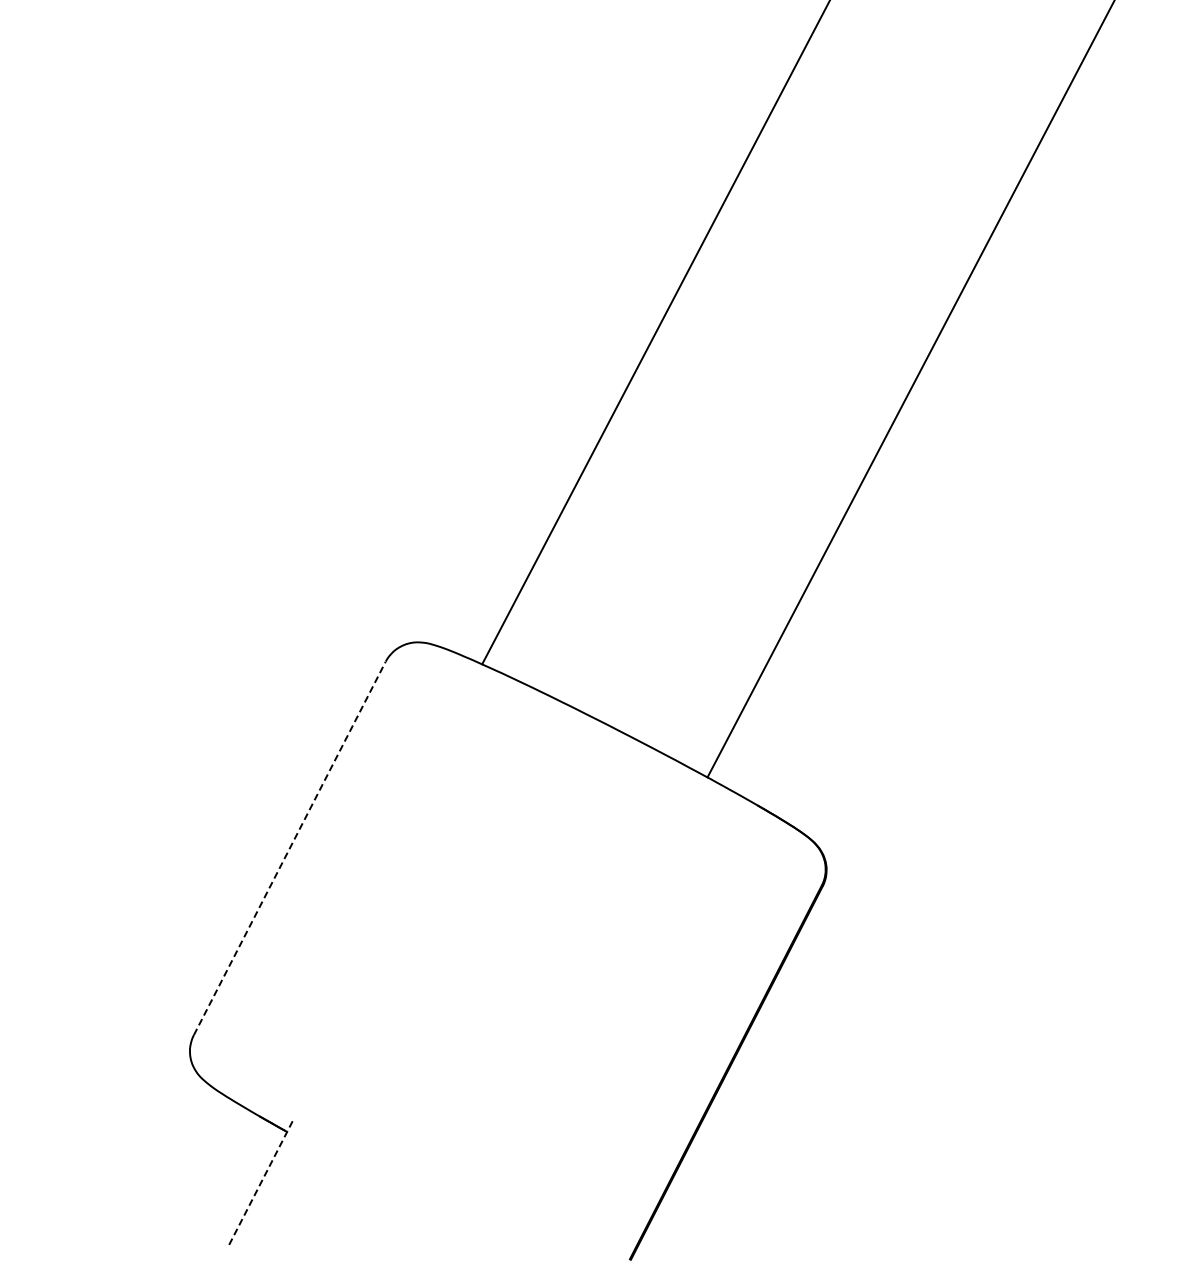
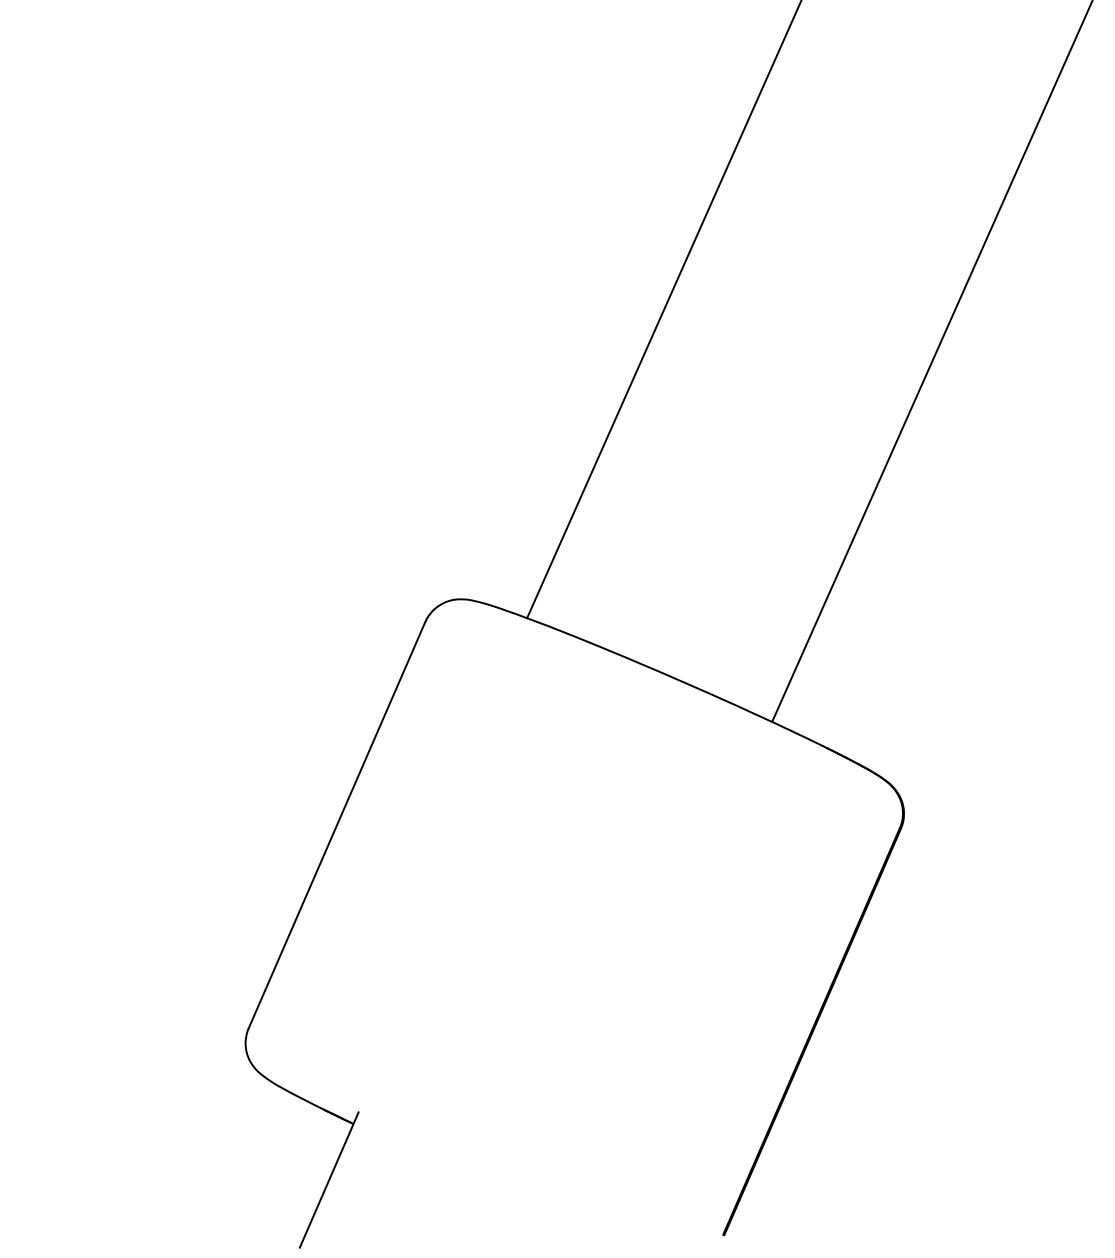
line: (289, 848) -> (336, 825), dashed -> solid
line: (260, 1183) -> (328, 1180), dashed -> solid

